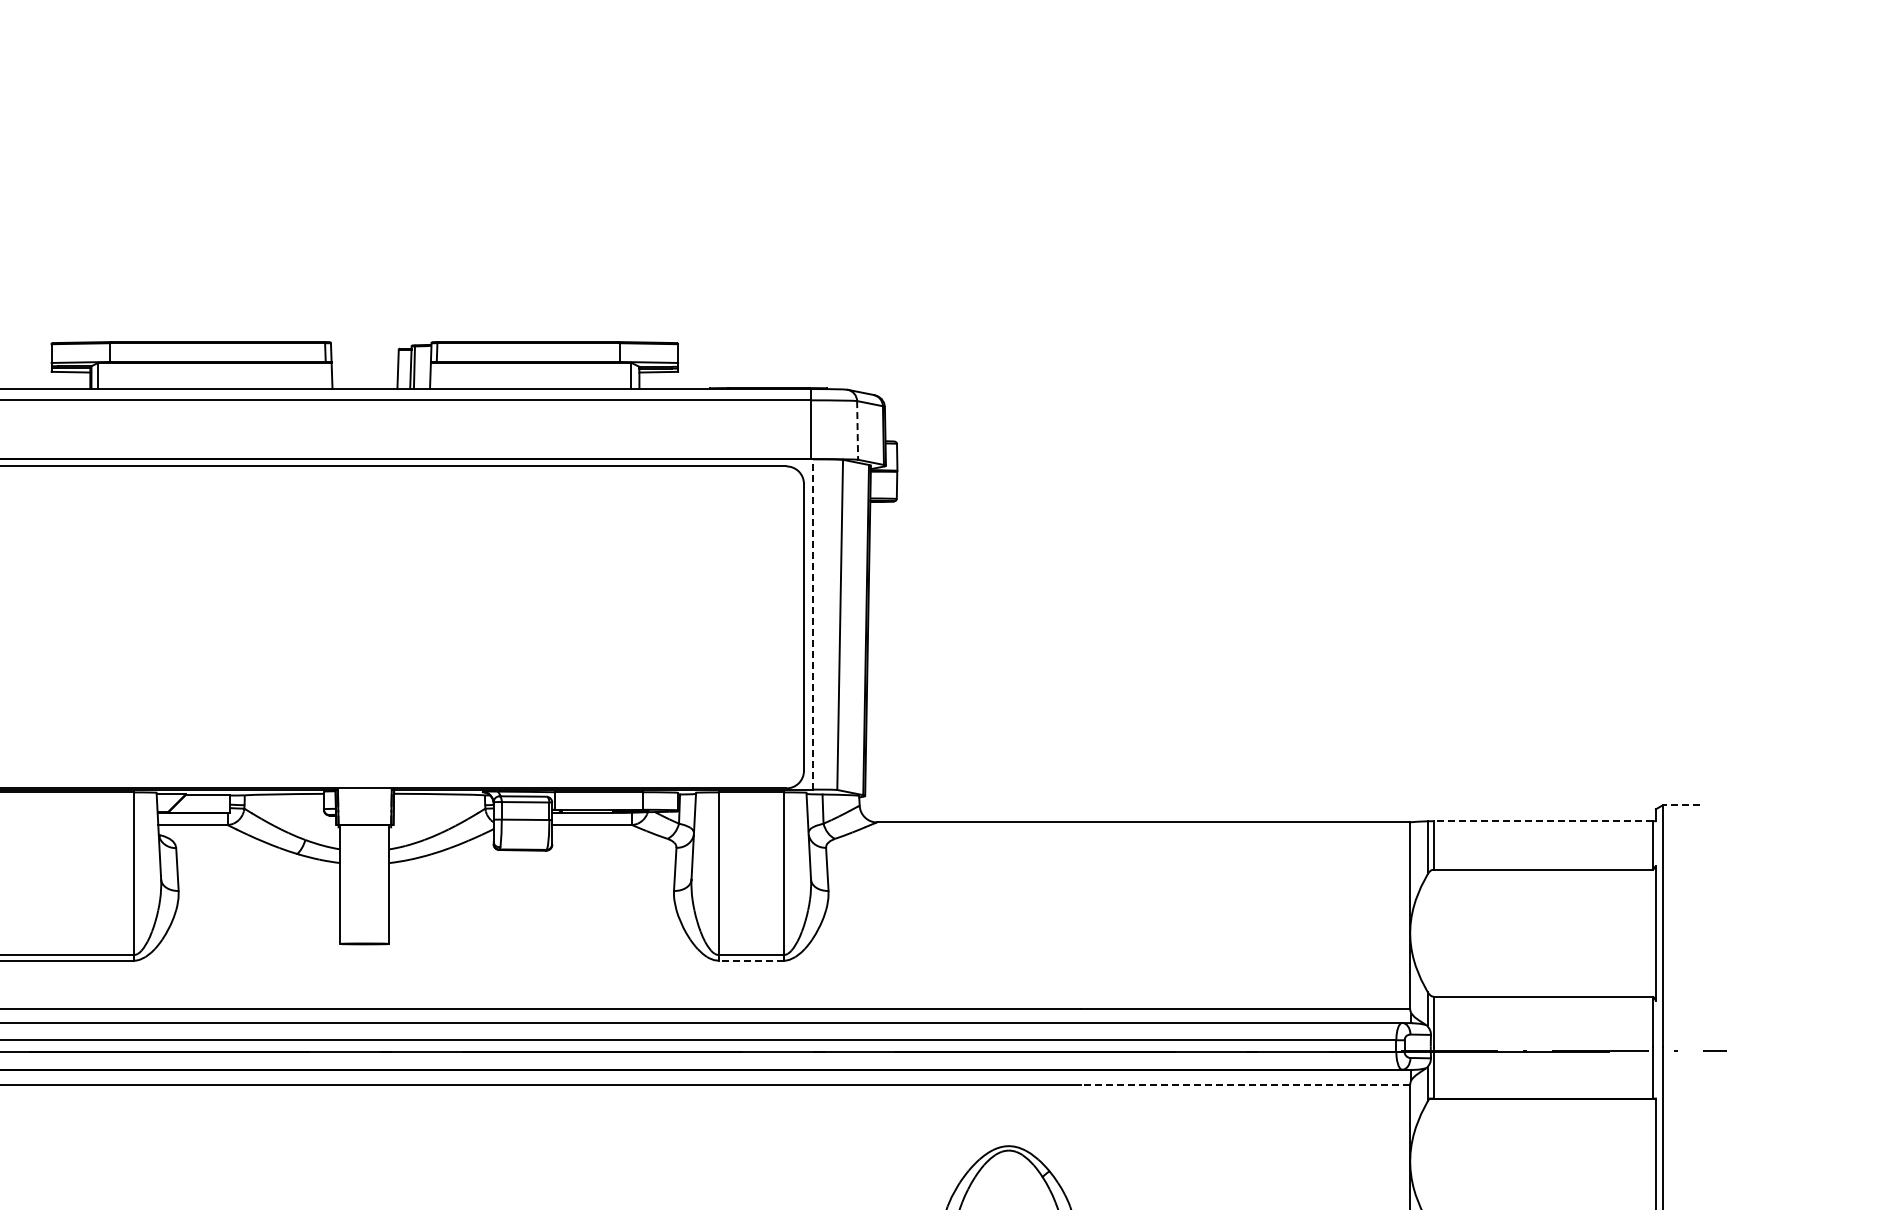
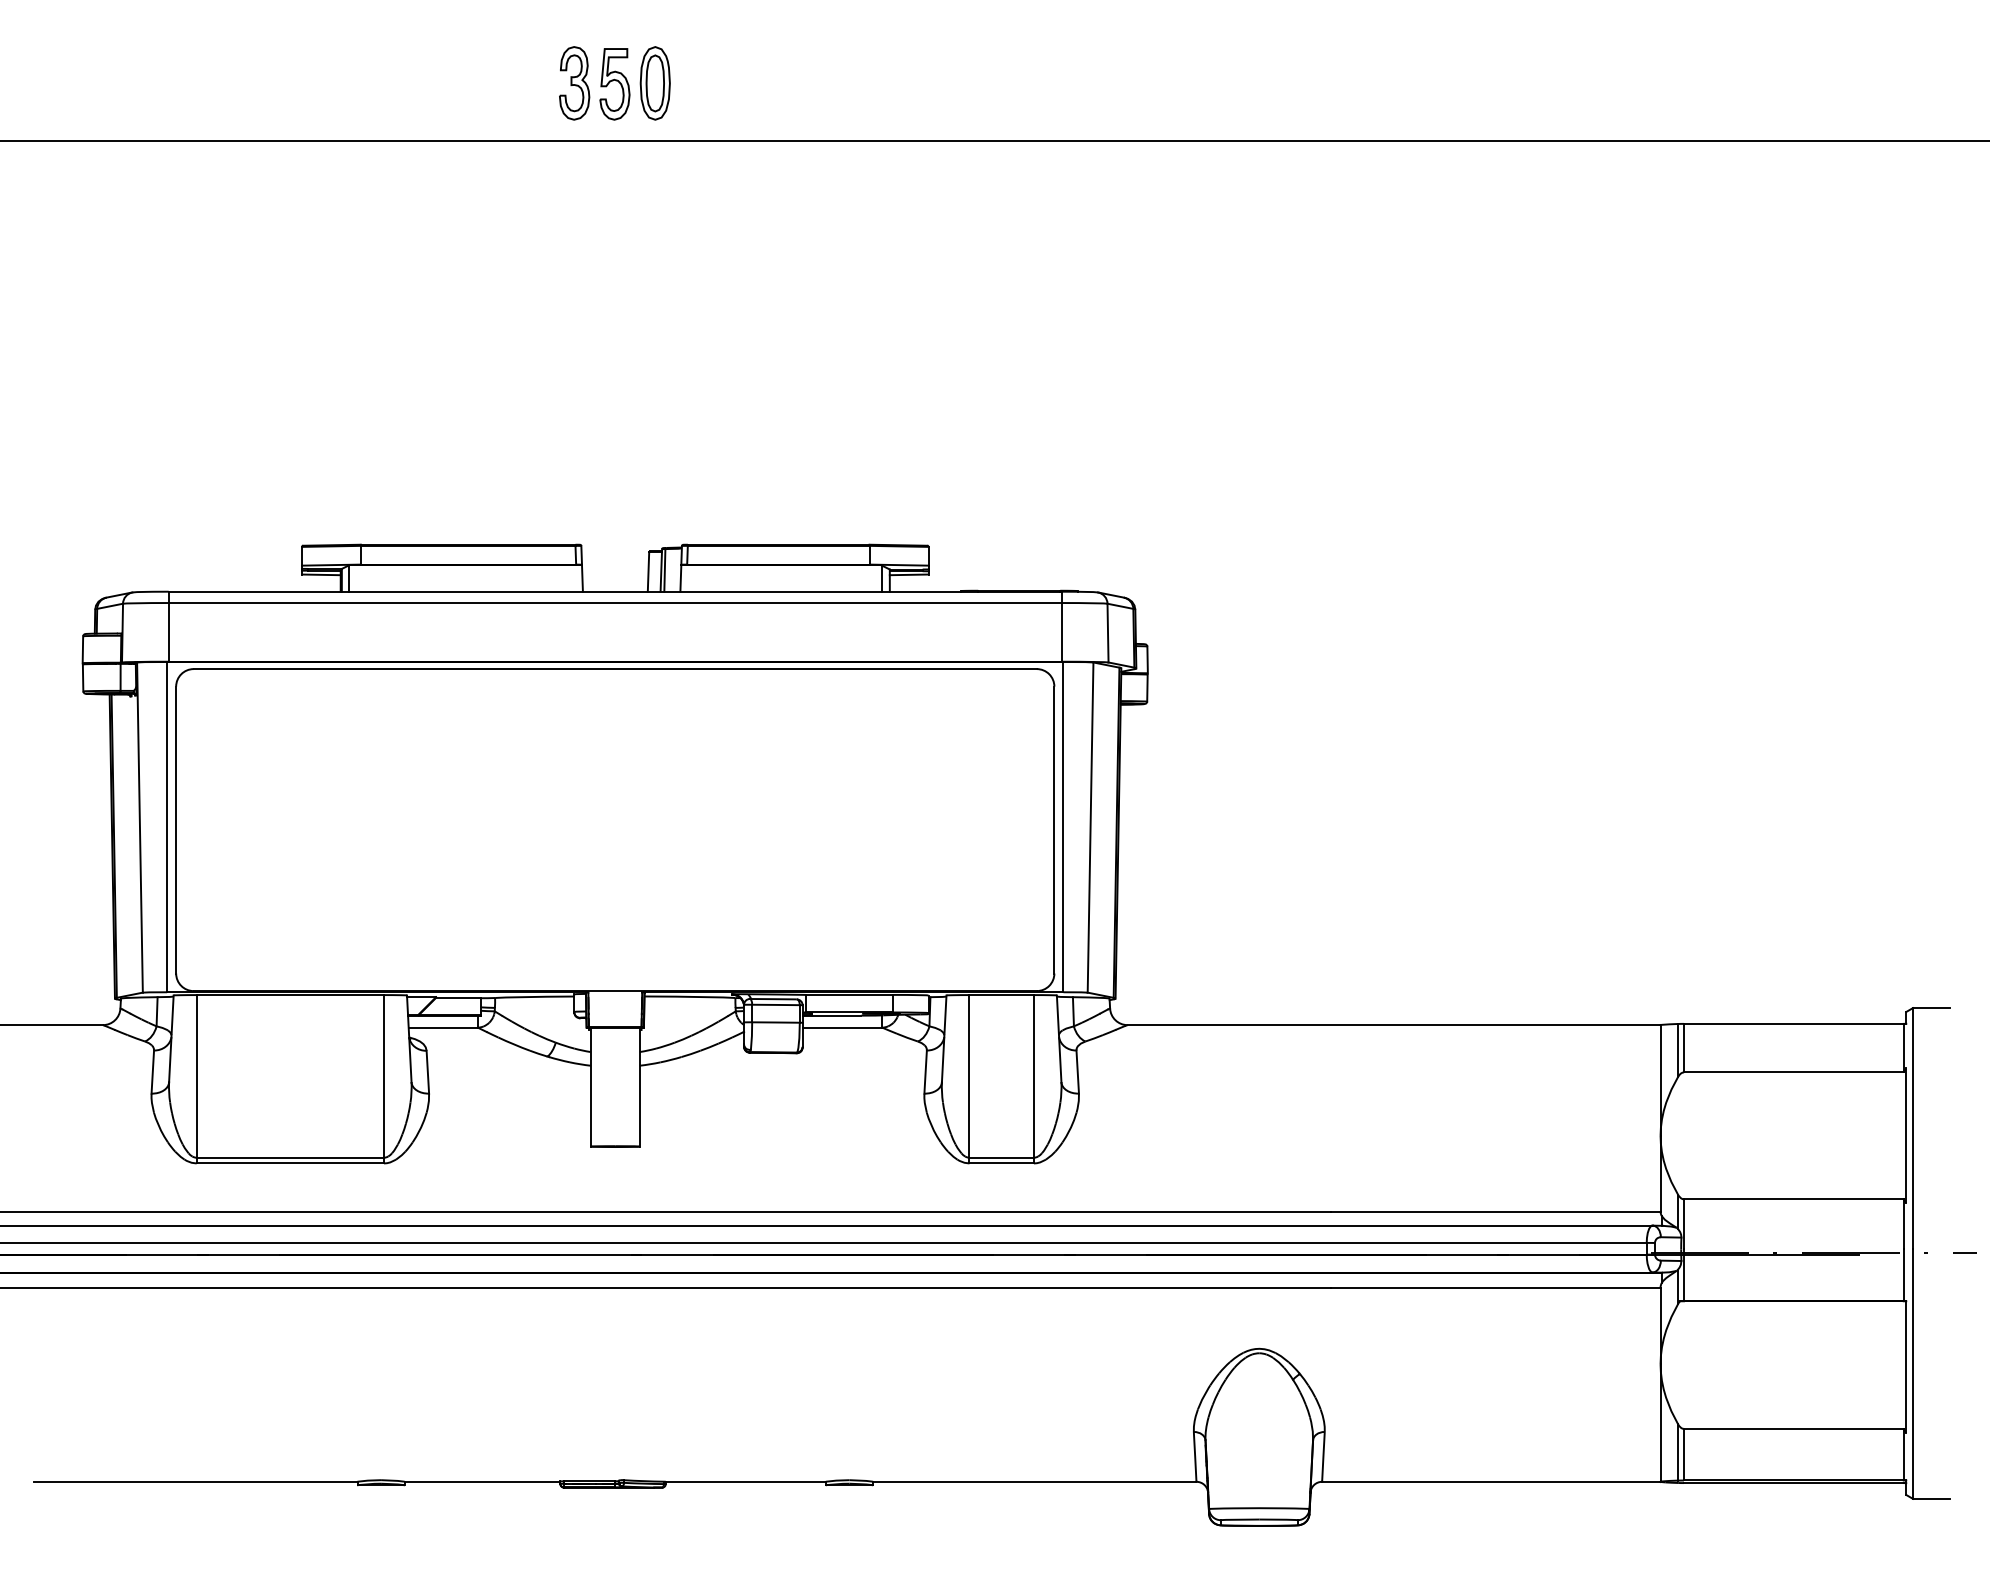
line: (858, 430) -> (1108, 633), dashed -> solid
line: (813, 623) -> (1063, 826), dashed -> solid
line: (1681, 805) -> (1931, 1008), dashed -> solid
line: (1543, 820) -> (1793, 1023), dashed -> solid
line: (751, 960) -> (1001, 1163), dashed -> solid
line: (1245, 1084) -> (1495, 1287), dashed -> solid

